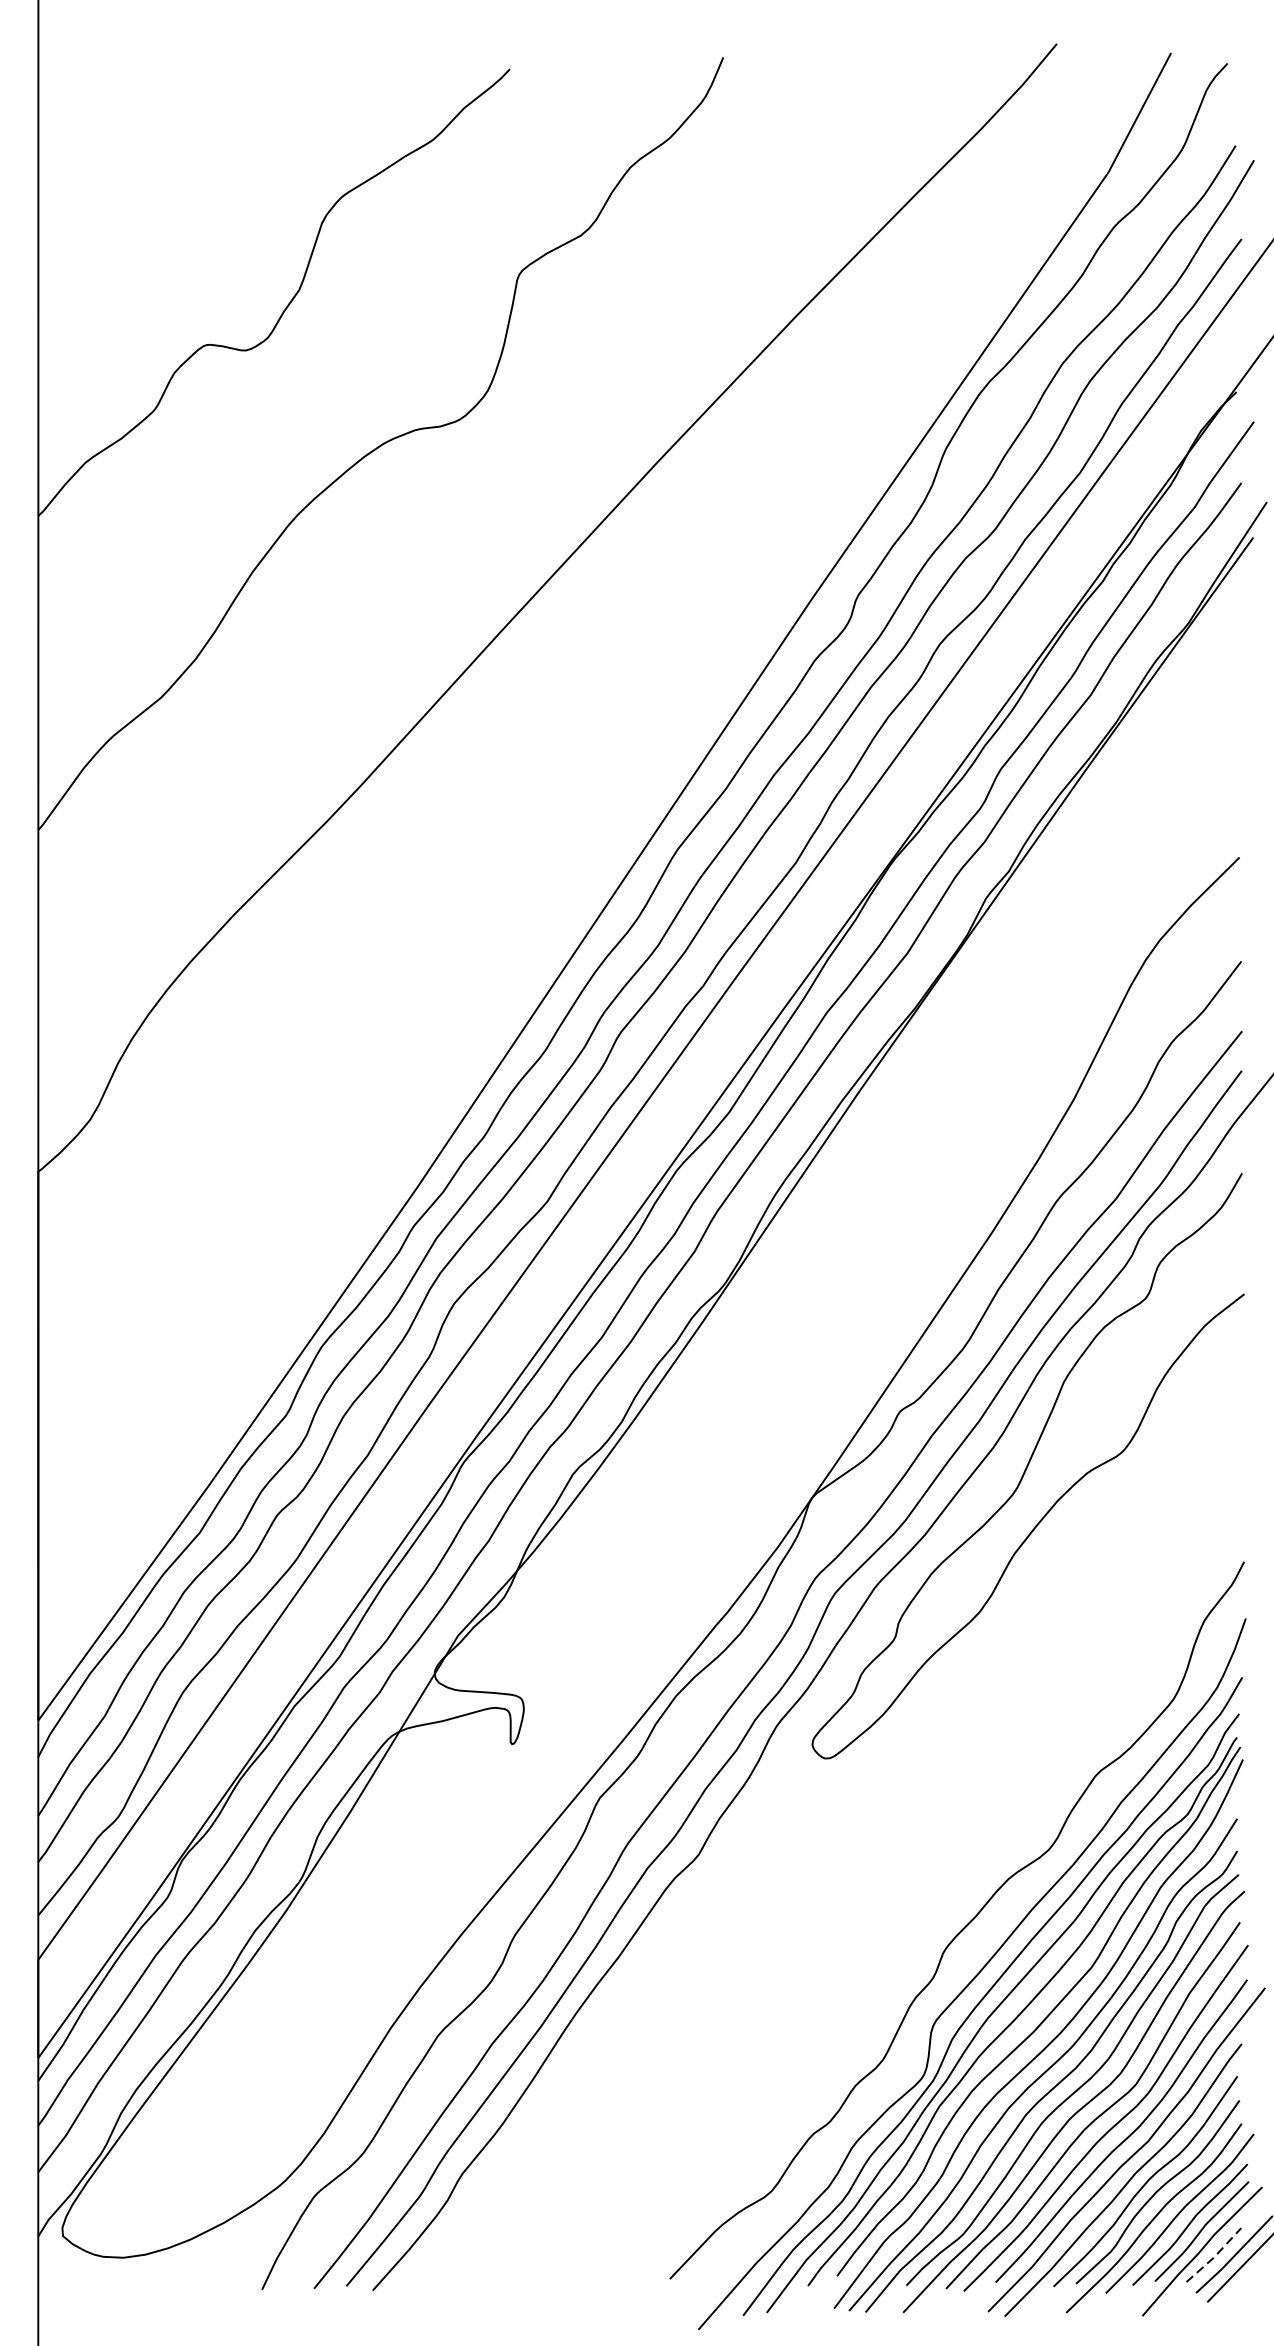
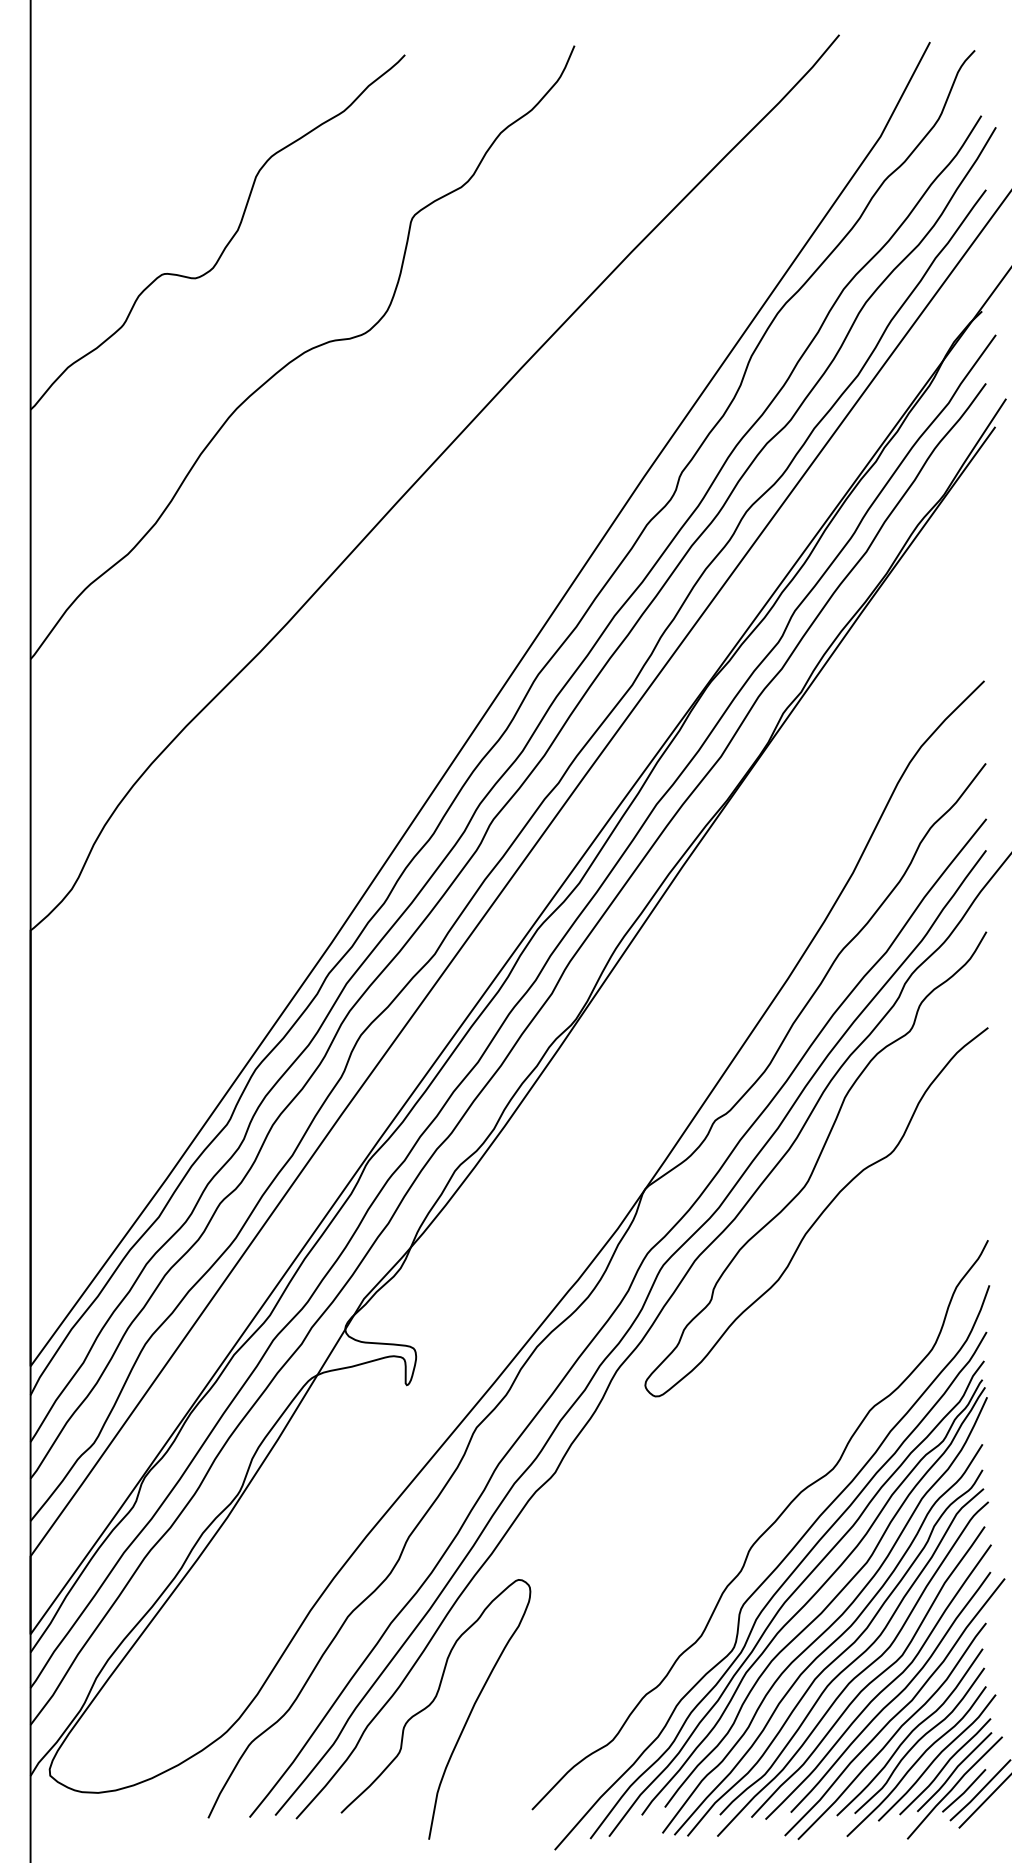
curve: (543, 2146) -> (431, 1704), added
line: (1215, 2255) -> (965, 1791), dashed -> solid

